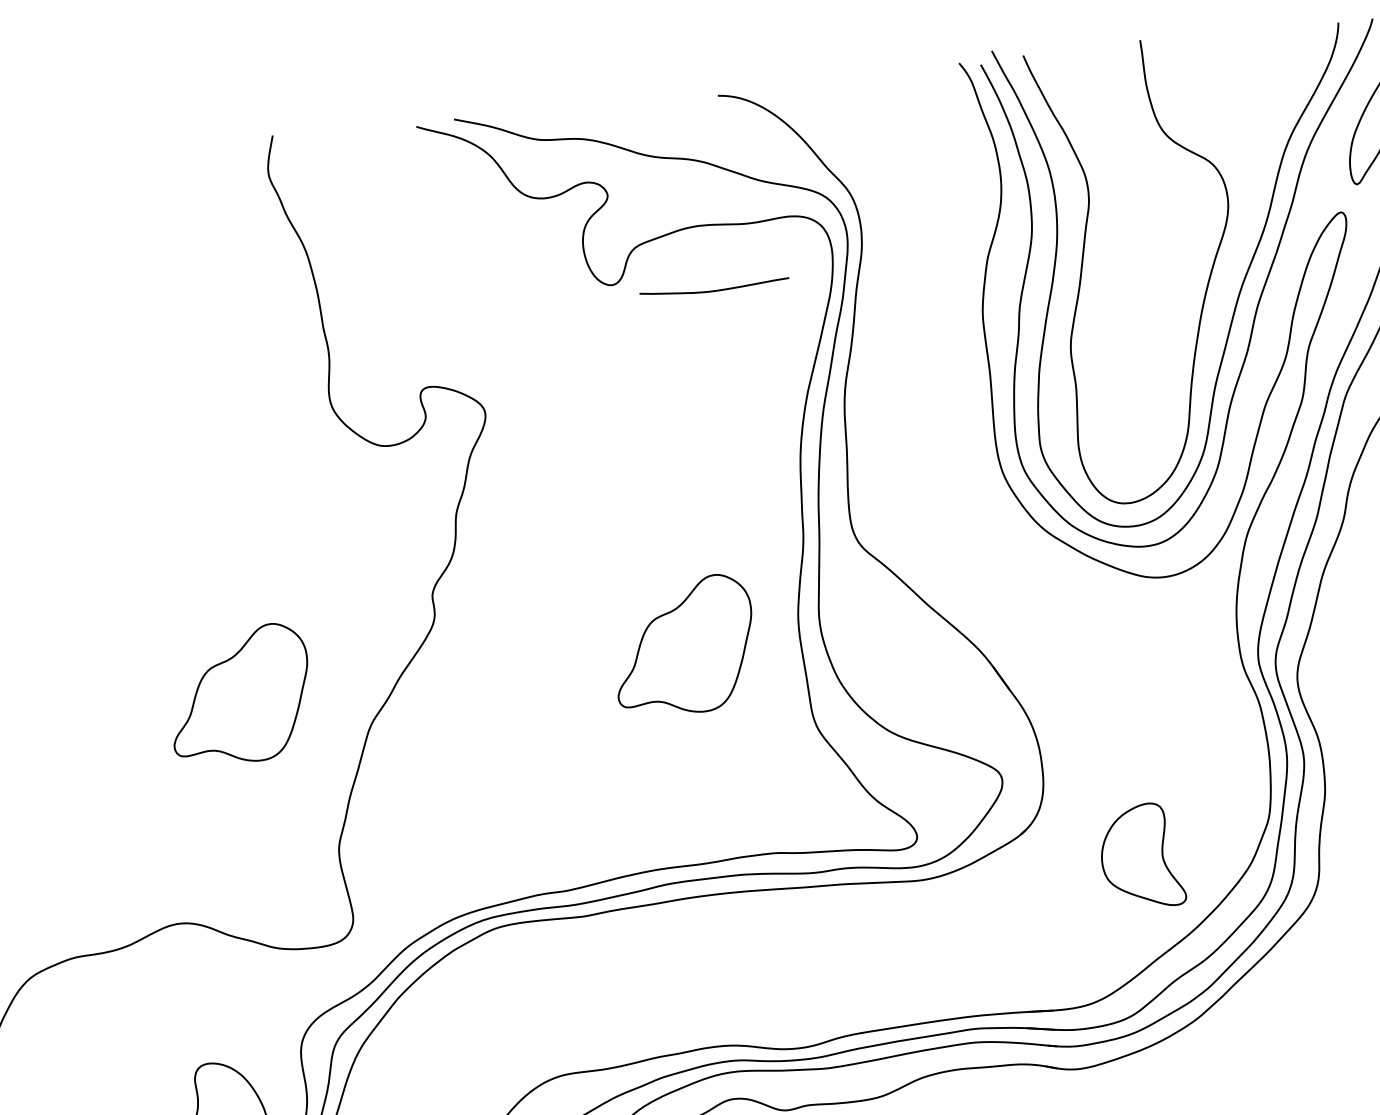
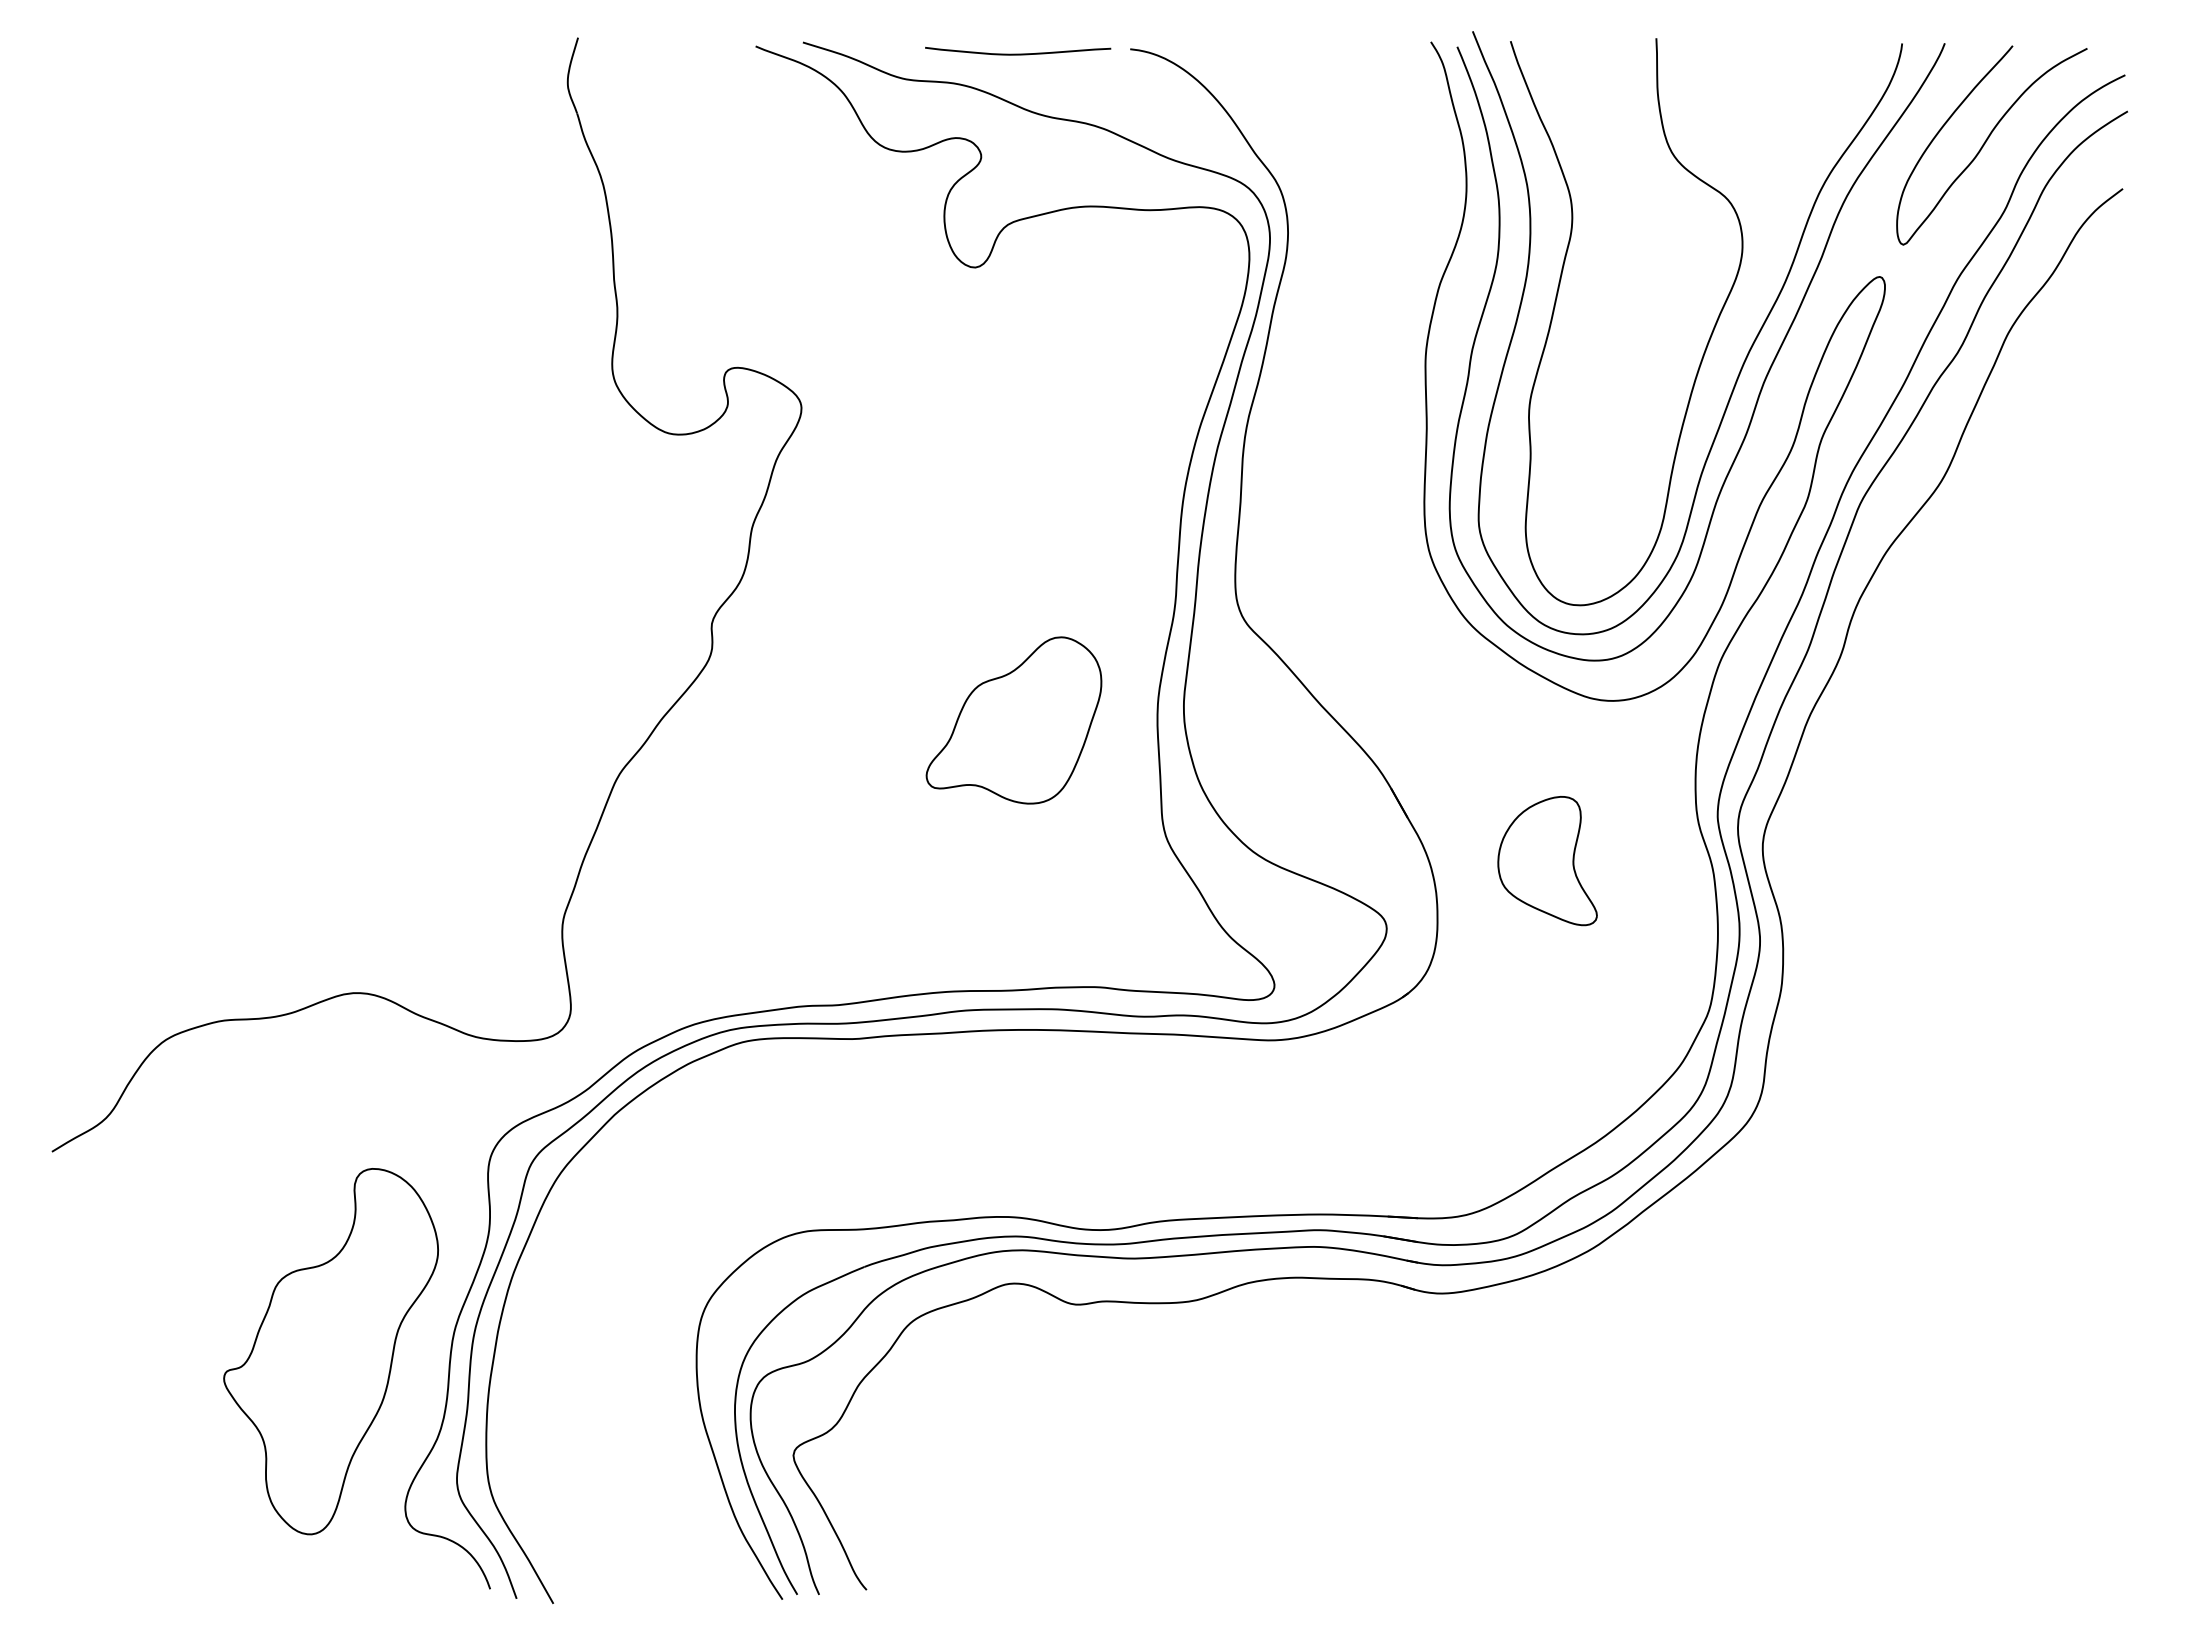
curve: (715, 290) -> (1018, 53), moved
part: (239, 695) -> (461, 720), removed
part: (1141, 856) -> (1547, 861), moved

